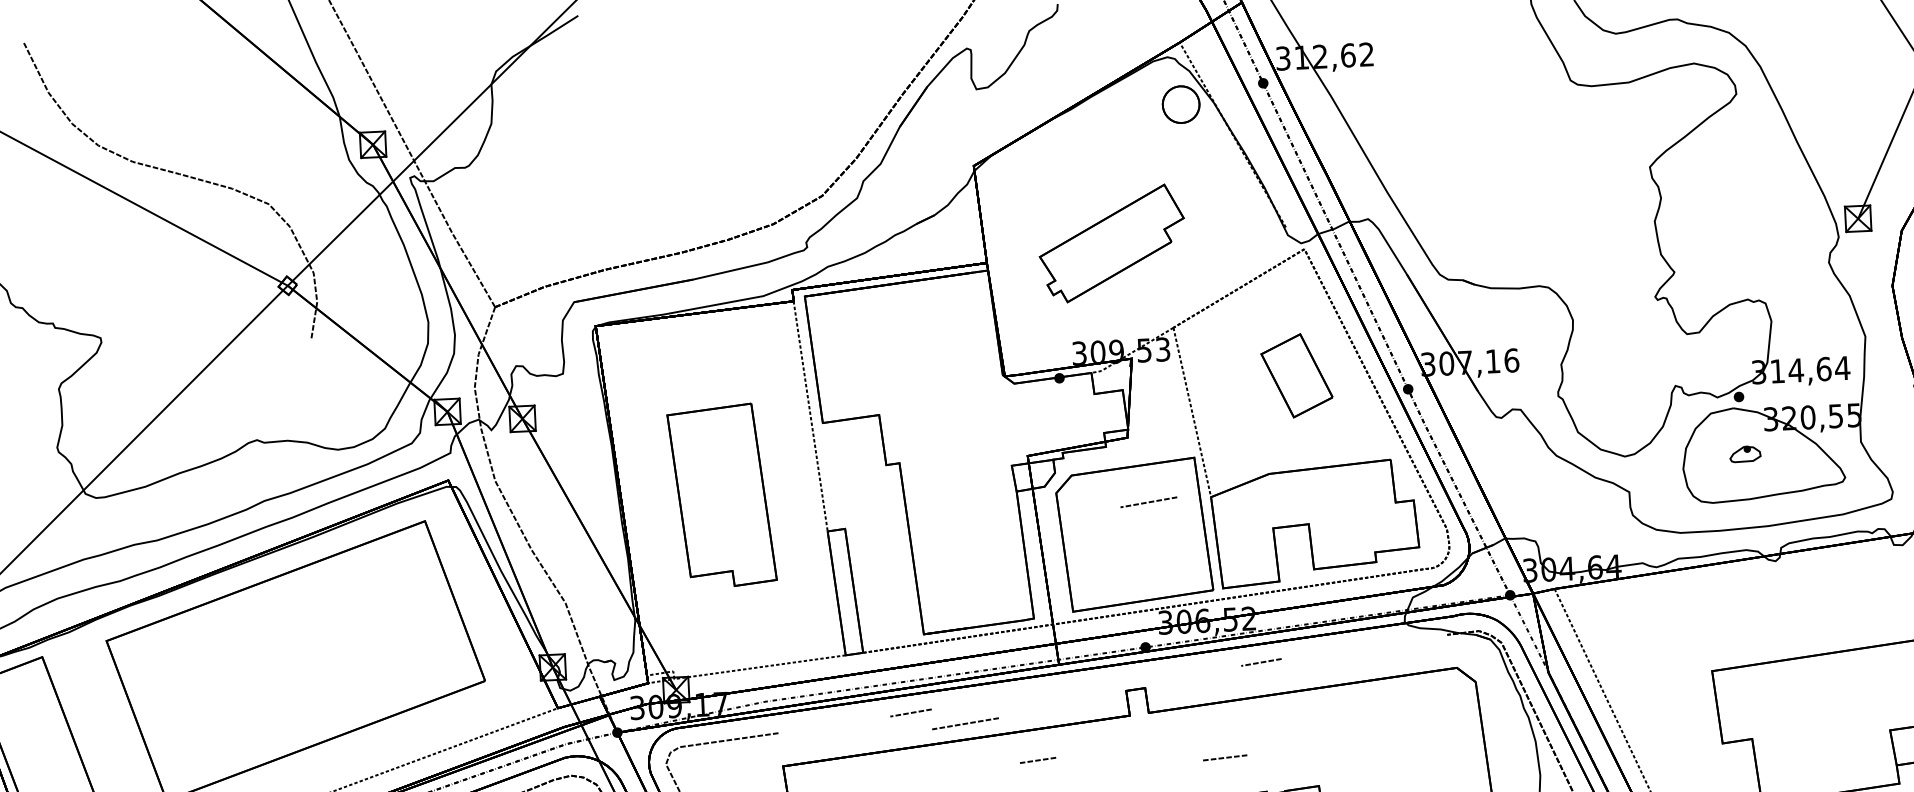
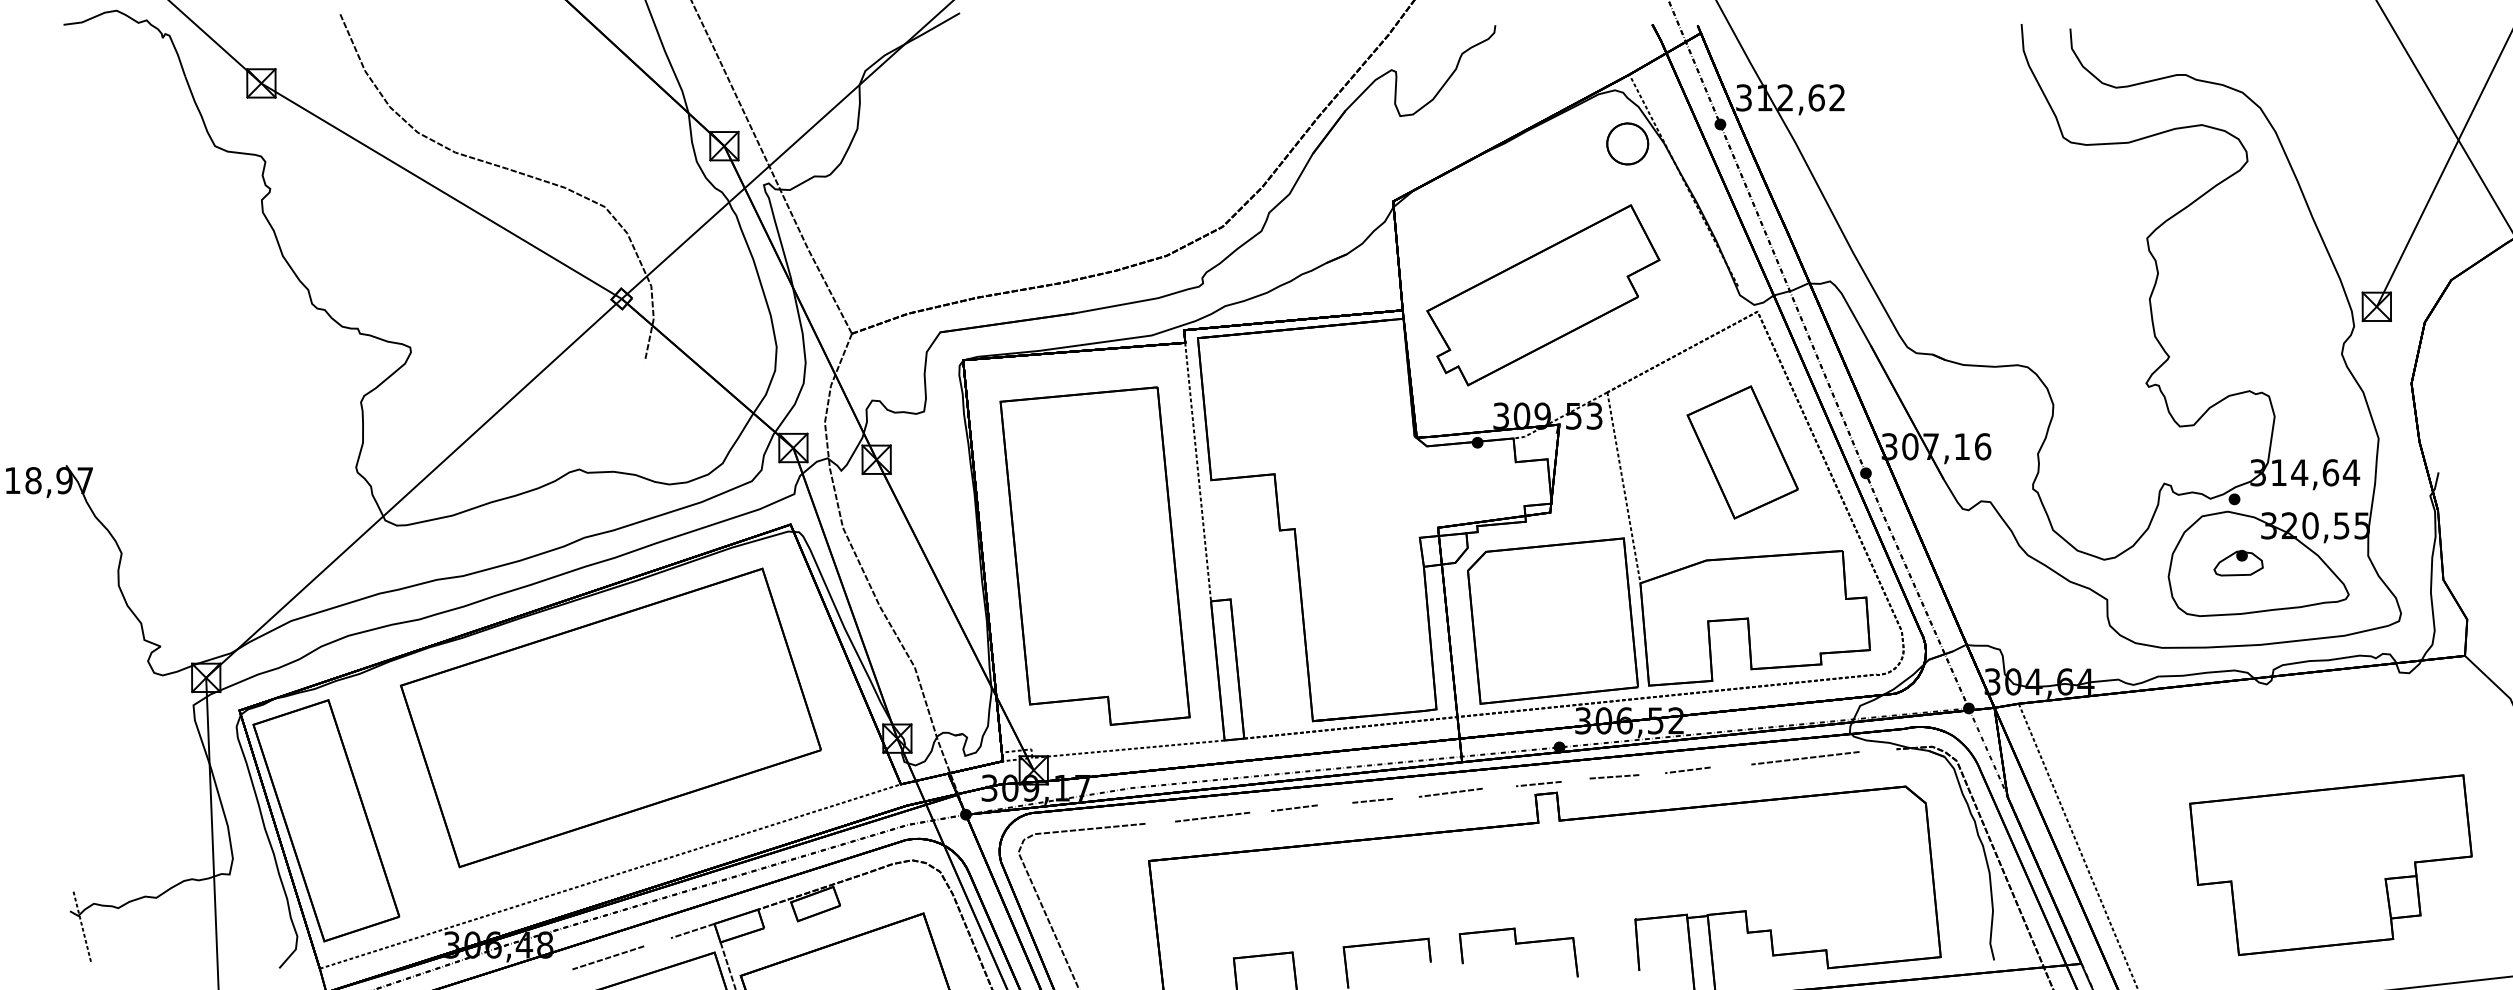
part: (1112, 243) -> (1543, 295), size x1.43
part: (1296, 375) -> (1742, 452), size x1.43
part: (1745, 454) -> (2238, 563), size x1.43
part: (721, 495) -> (1094, 555), size x1.67
line: (1148, 502) -> (1450, 792), moved
line: (1366, 646) -> (1805, 758), added
line: (1128, 681) -> (1538, 784), added
line: (965, 723) -> (1212, 816), moved
line: (1224, 757) -> (1613, 776), moved
line: (1037, 760) -> (1372, 800), moved

